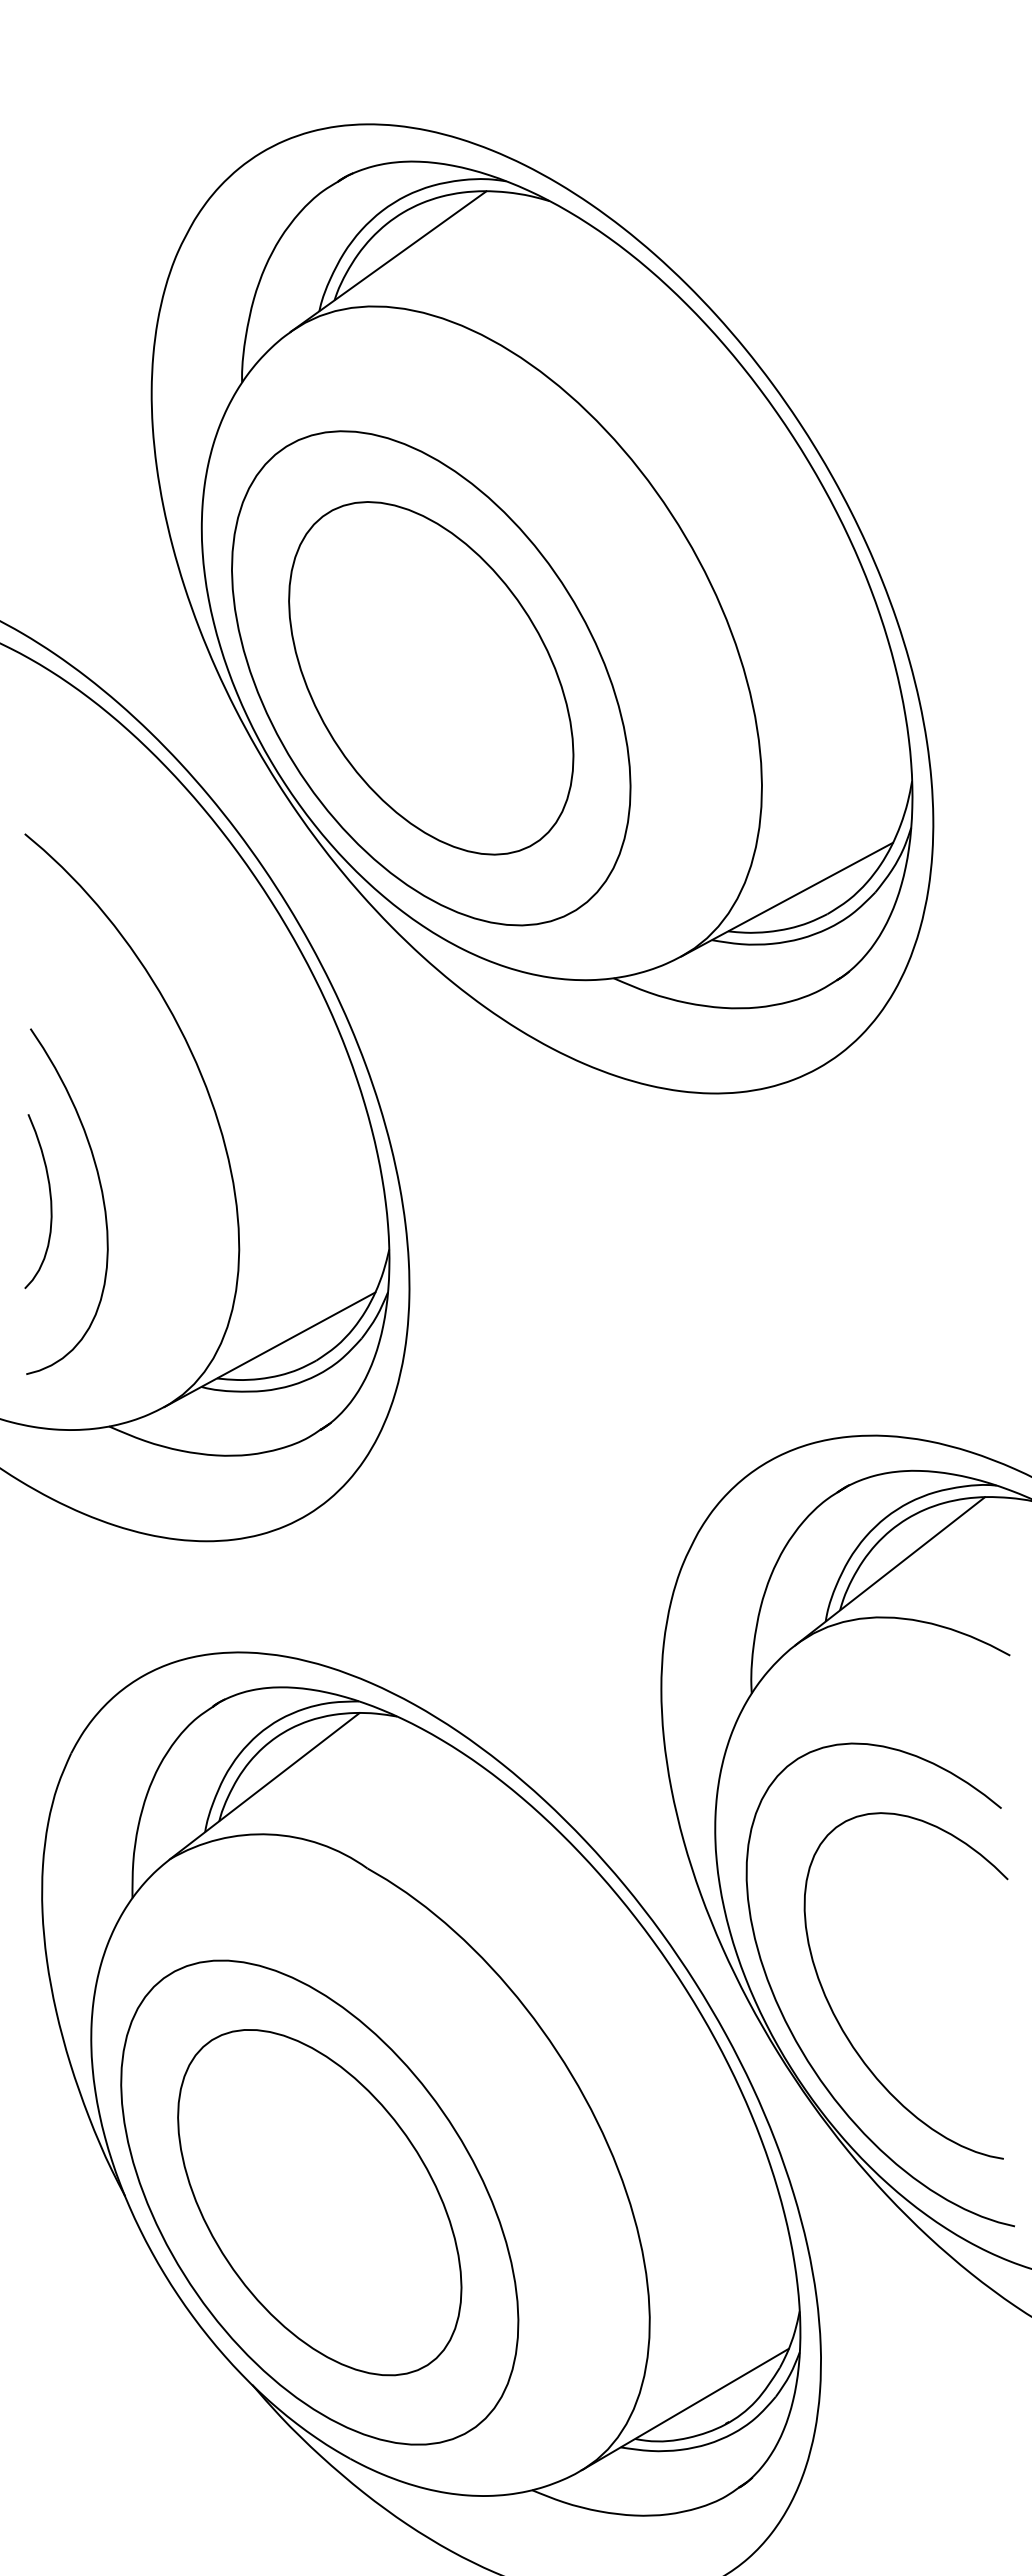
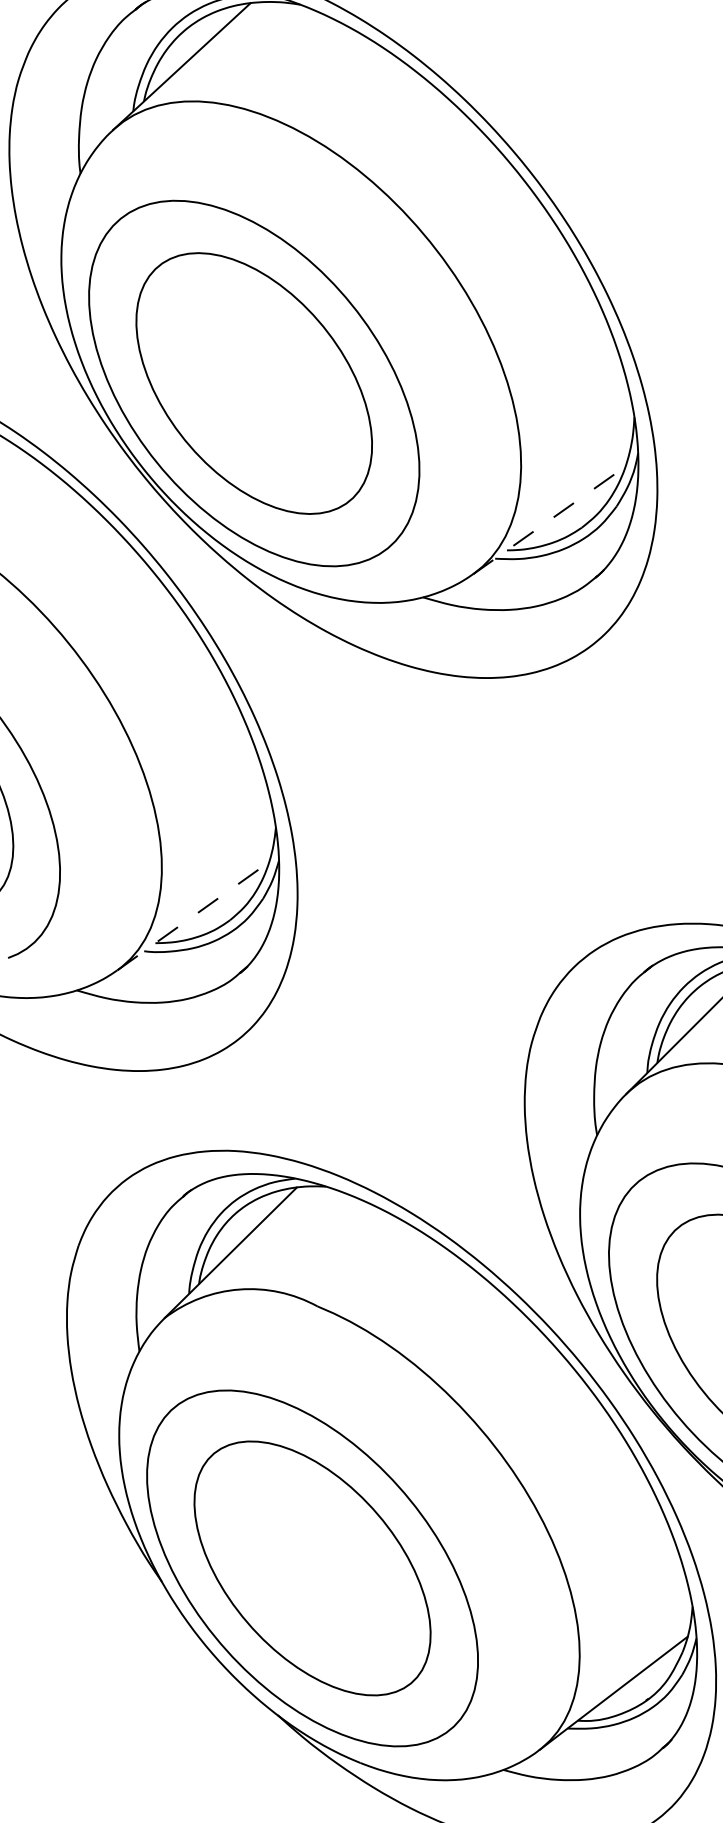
line: (787, 899) -> (549, 520), solid -> dashed
line: (270, 1349) -> (193, 915), solid -> dashed

